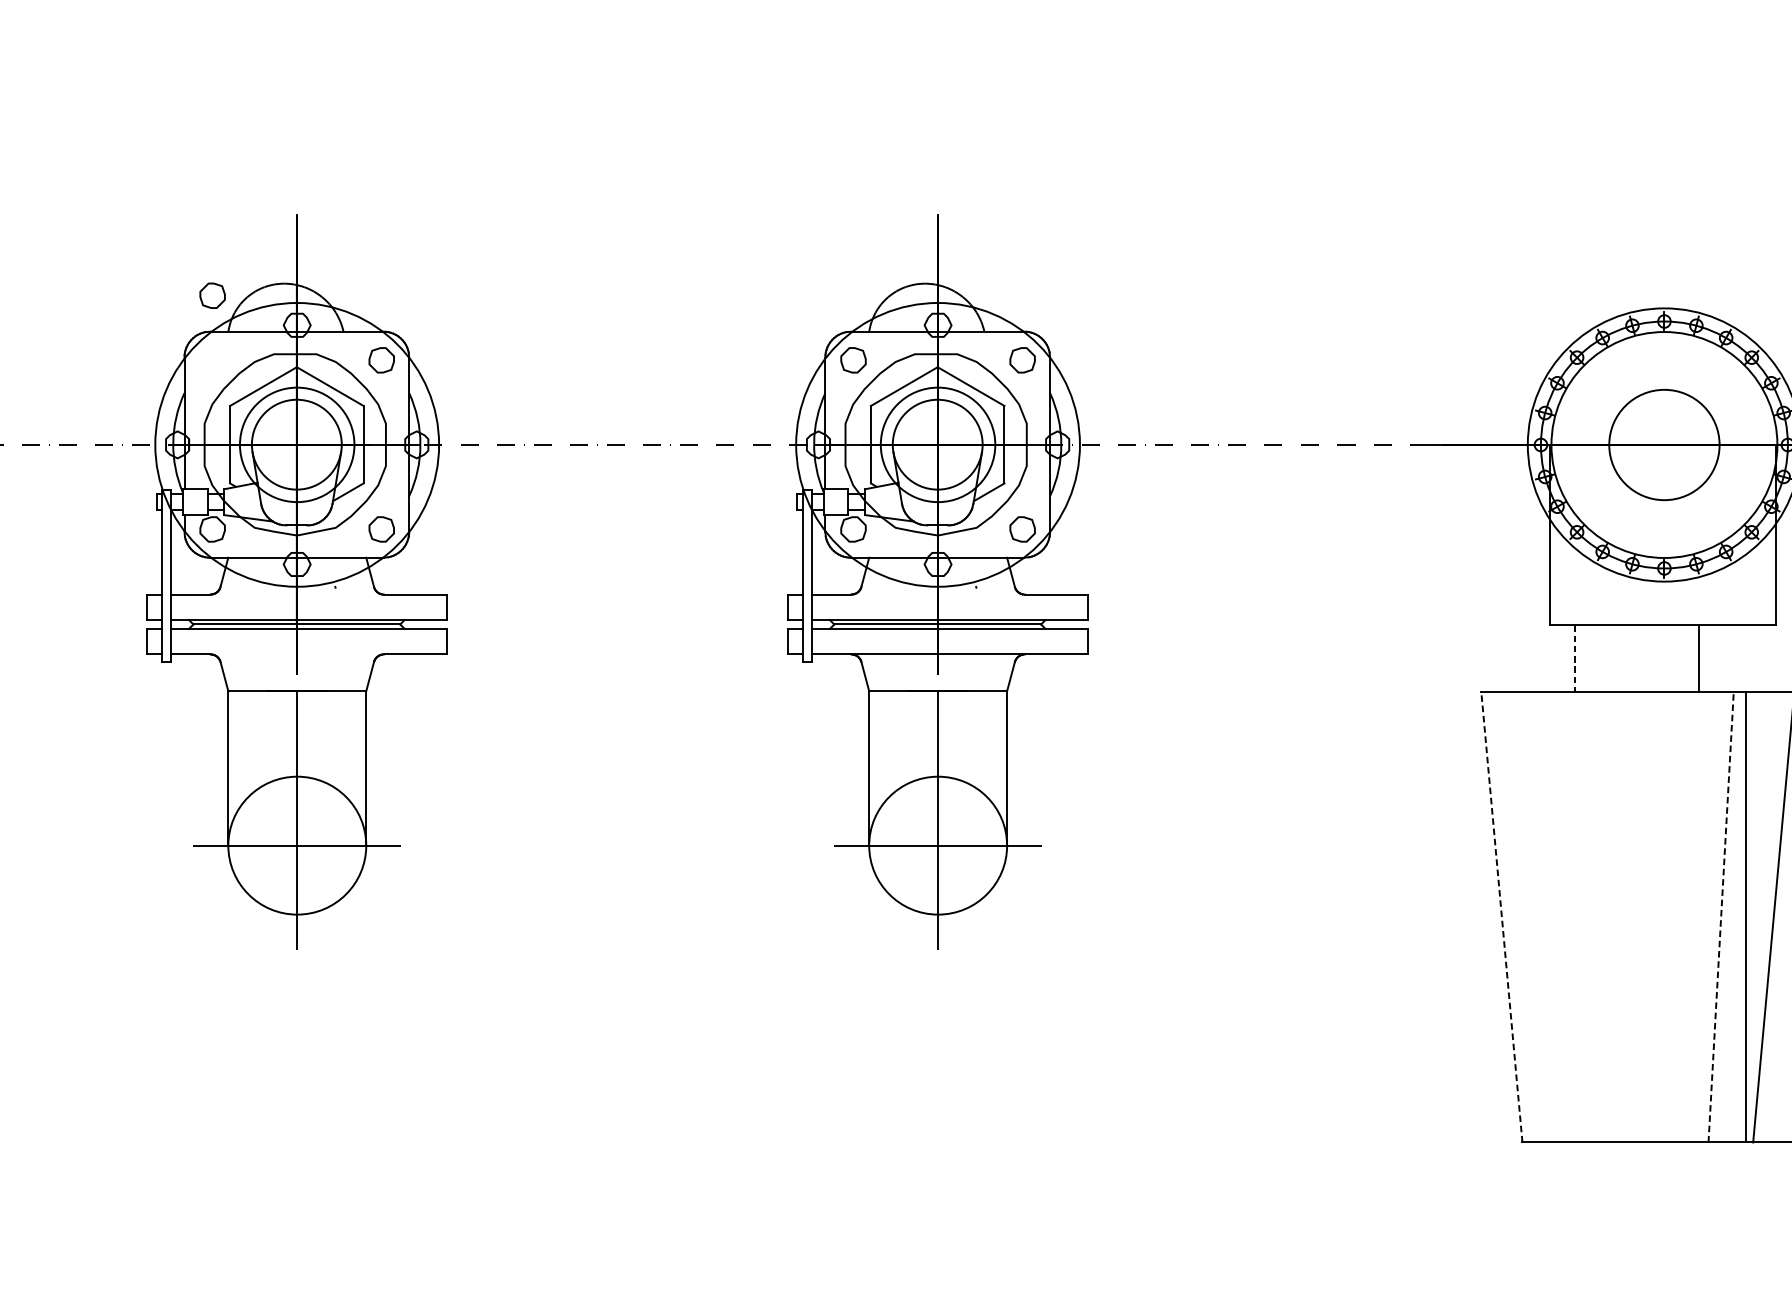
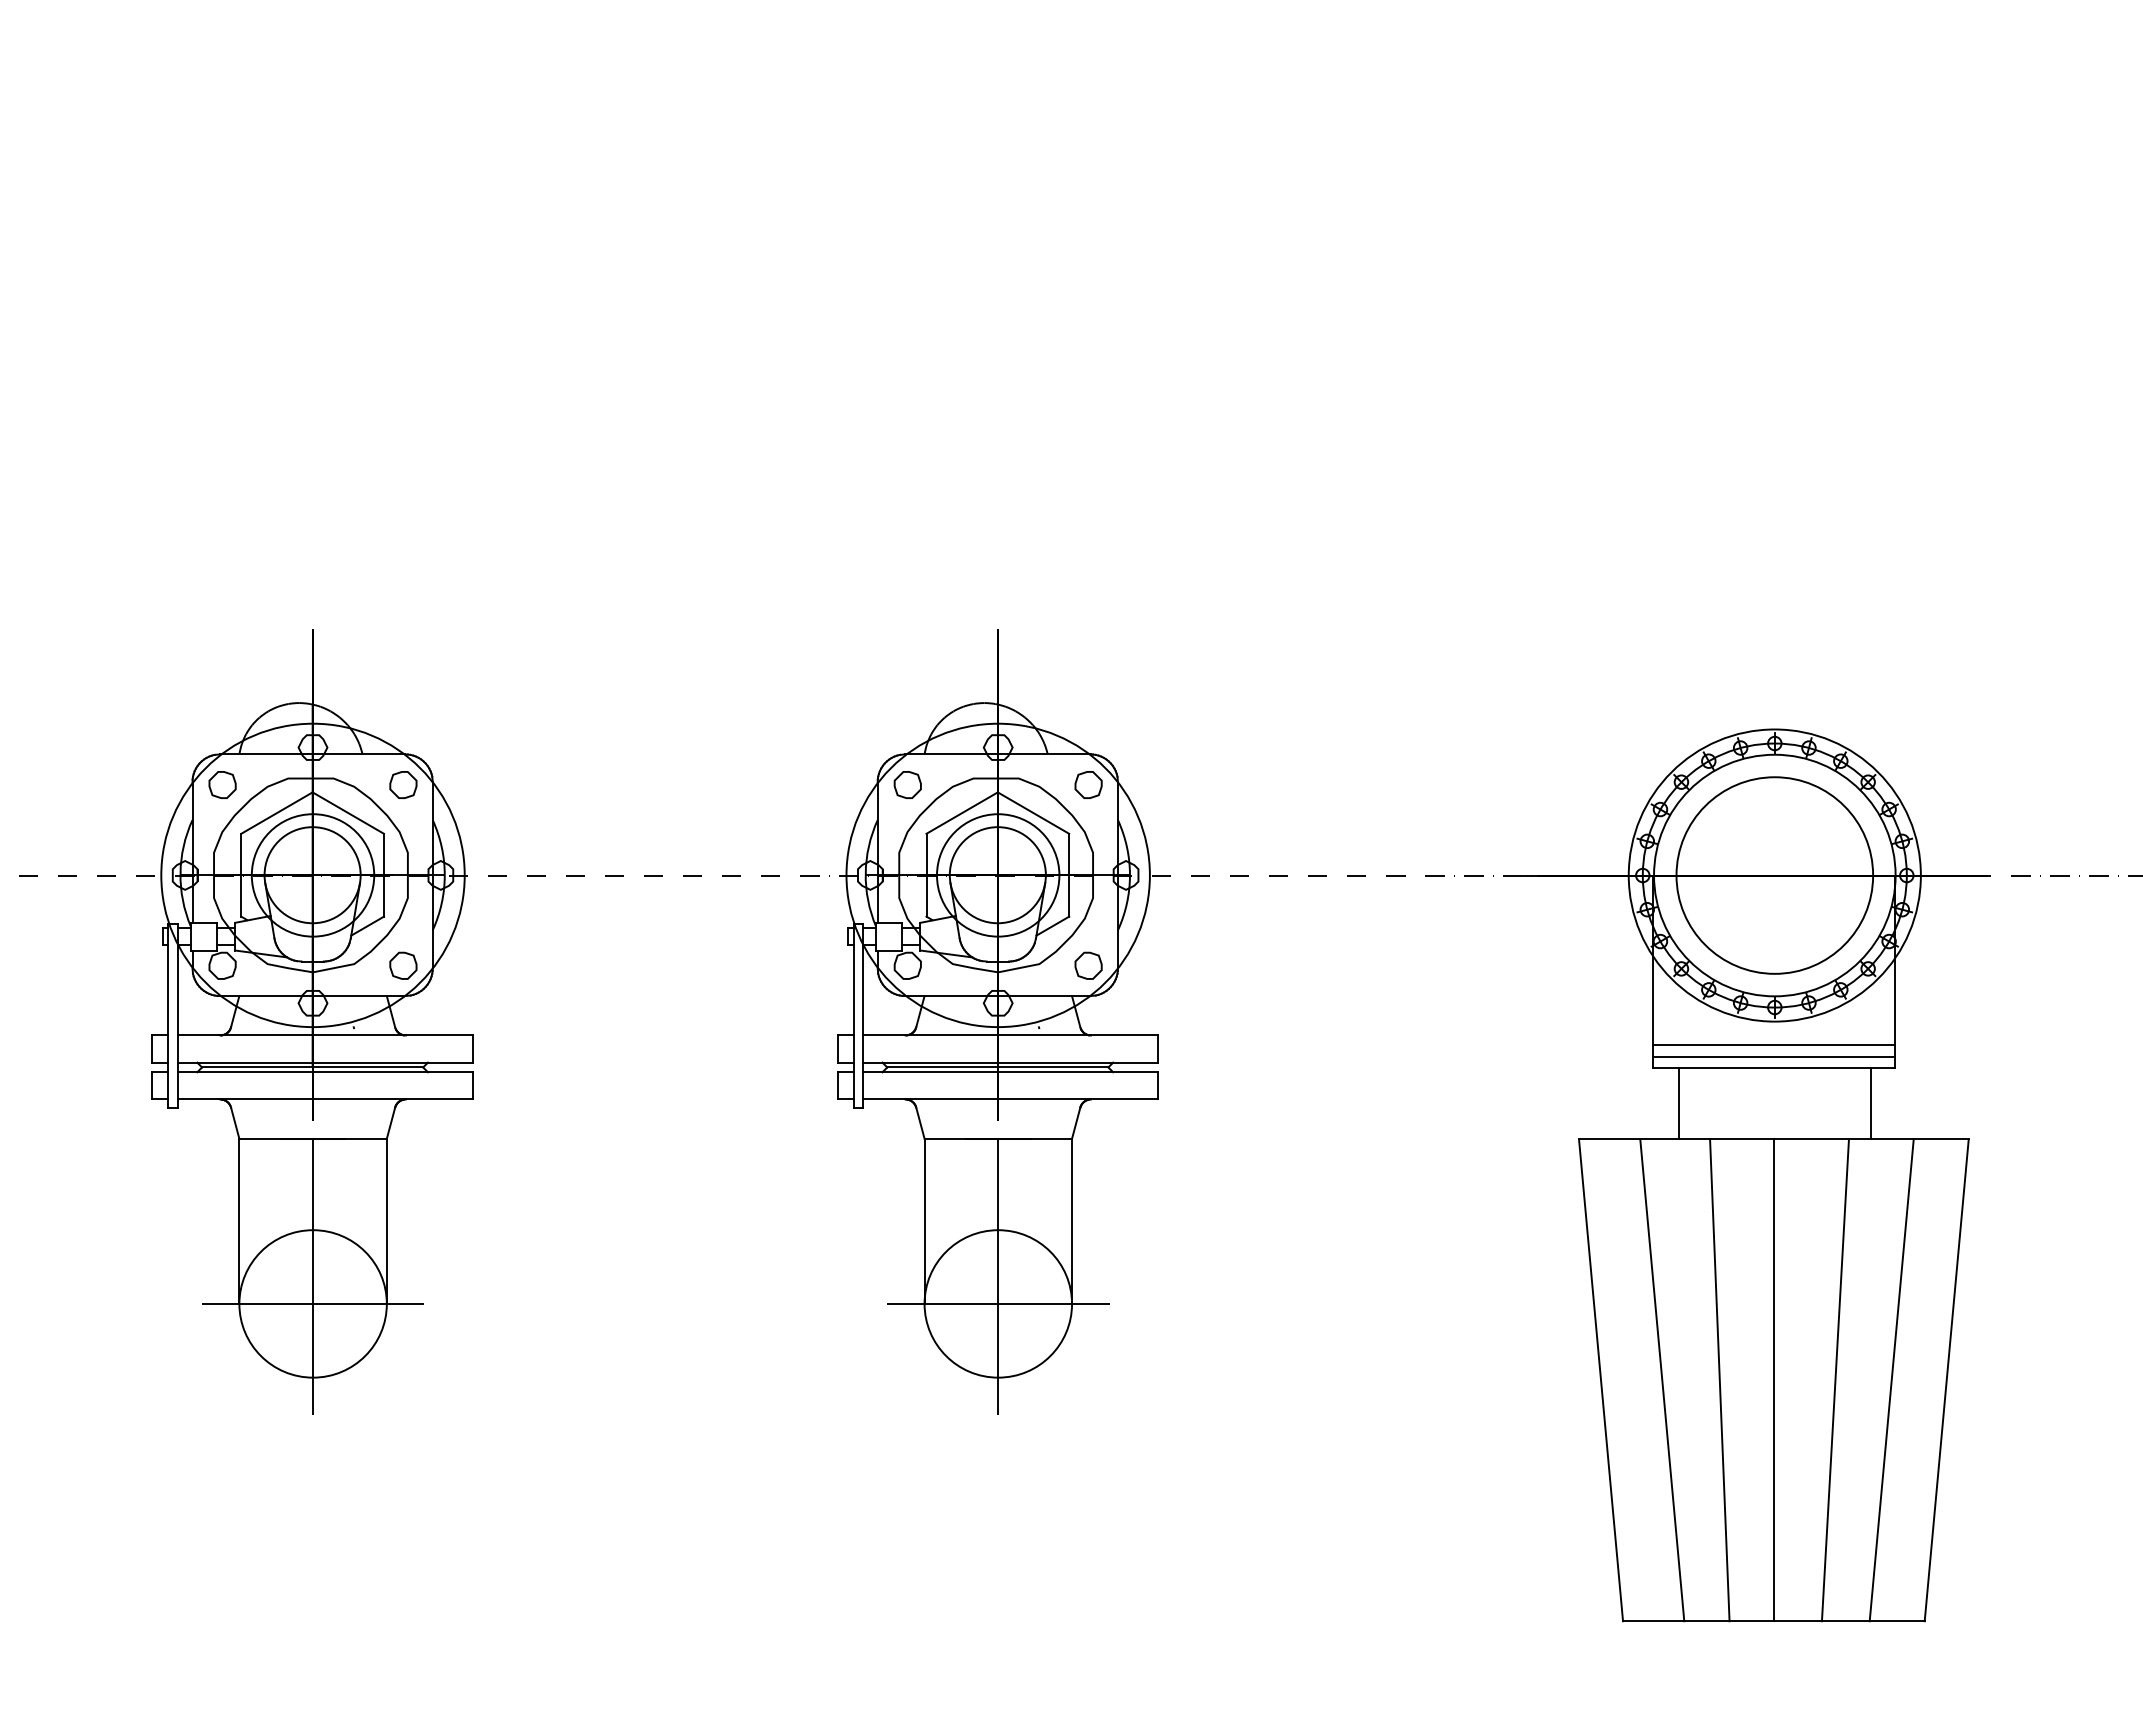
part: (212, 295) -> (222, 784), moved
circle: (1664, 444) -> (1774, 875), size x1.67
line: (296, 594) -> (312, 1035), added
line: (937, 594) -> (997, 1035), added
line: (1663, 603) -> (1773, 1045), added
line: (1663, 614) -> (1773, 1056), added
line: (296, 654) -> (312, 1099), added
line: (1575, 658) -> (1679, 1103), dashed -> solid
line: (1698, 658) -> (1870, 1103), moved
line: (1721, 916) -> (1835, 1379), dashed -> solid
line: (1502, 917) -> (1601, 1380), dashed -> solid
line: (1559, 917) -> (1662, 1380), added
line: (1612, 917) -> (1719, 1380), added
line: (1745, 917) -> (1773, 1380), moved

